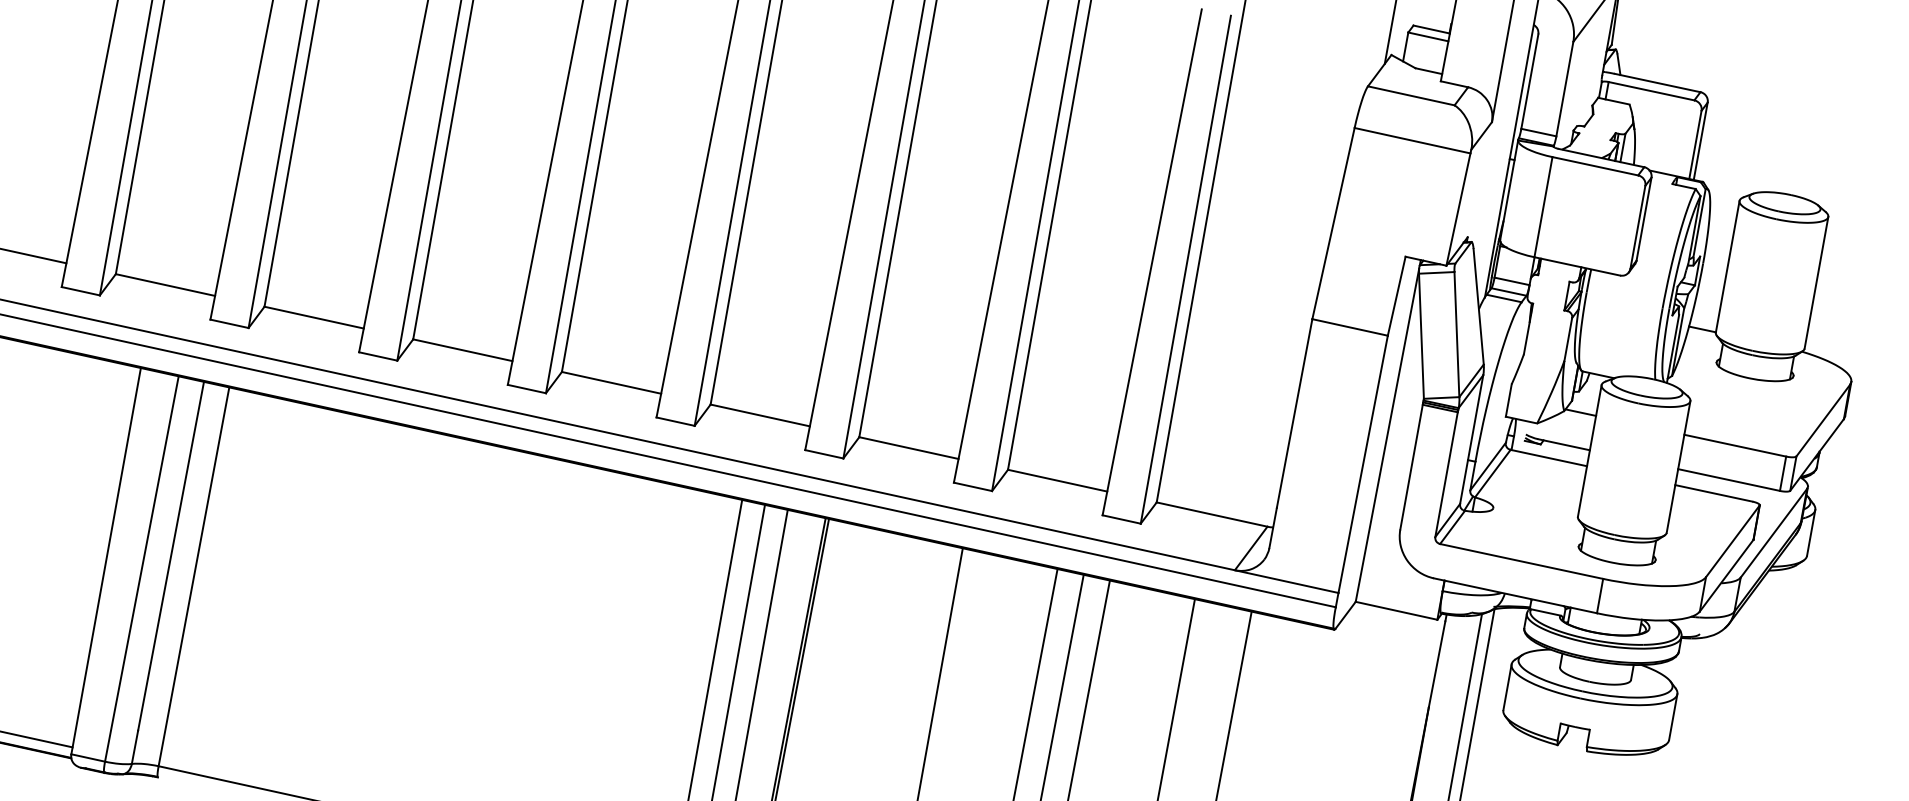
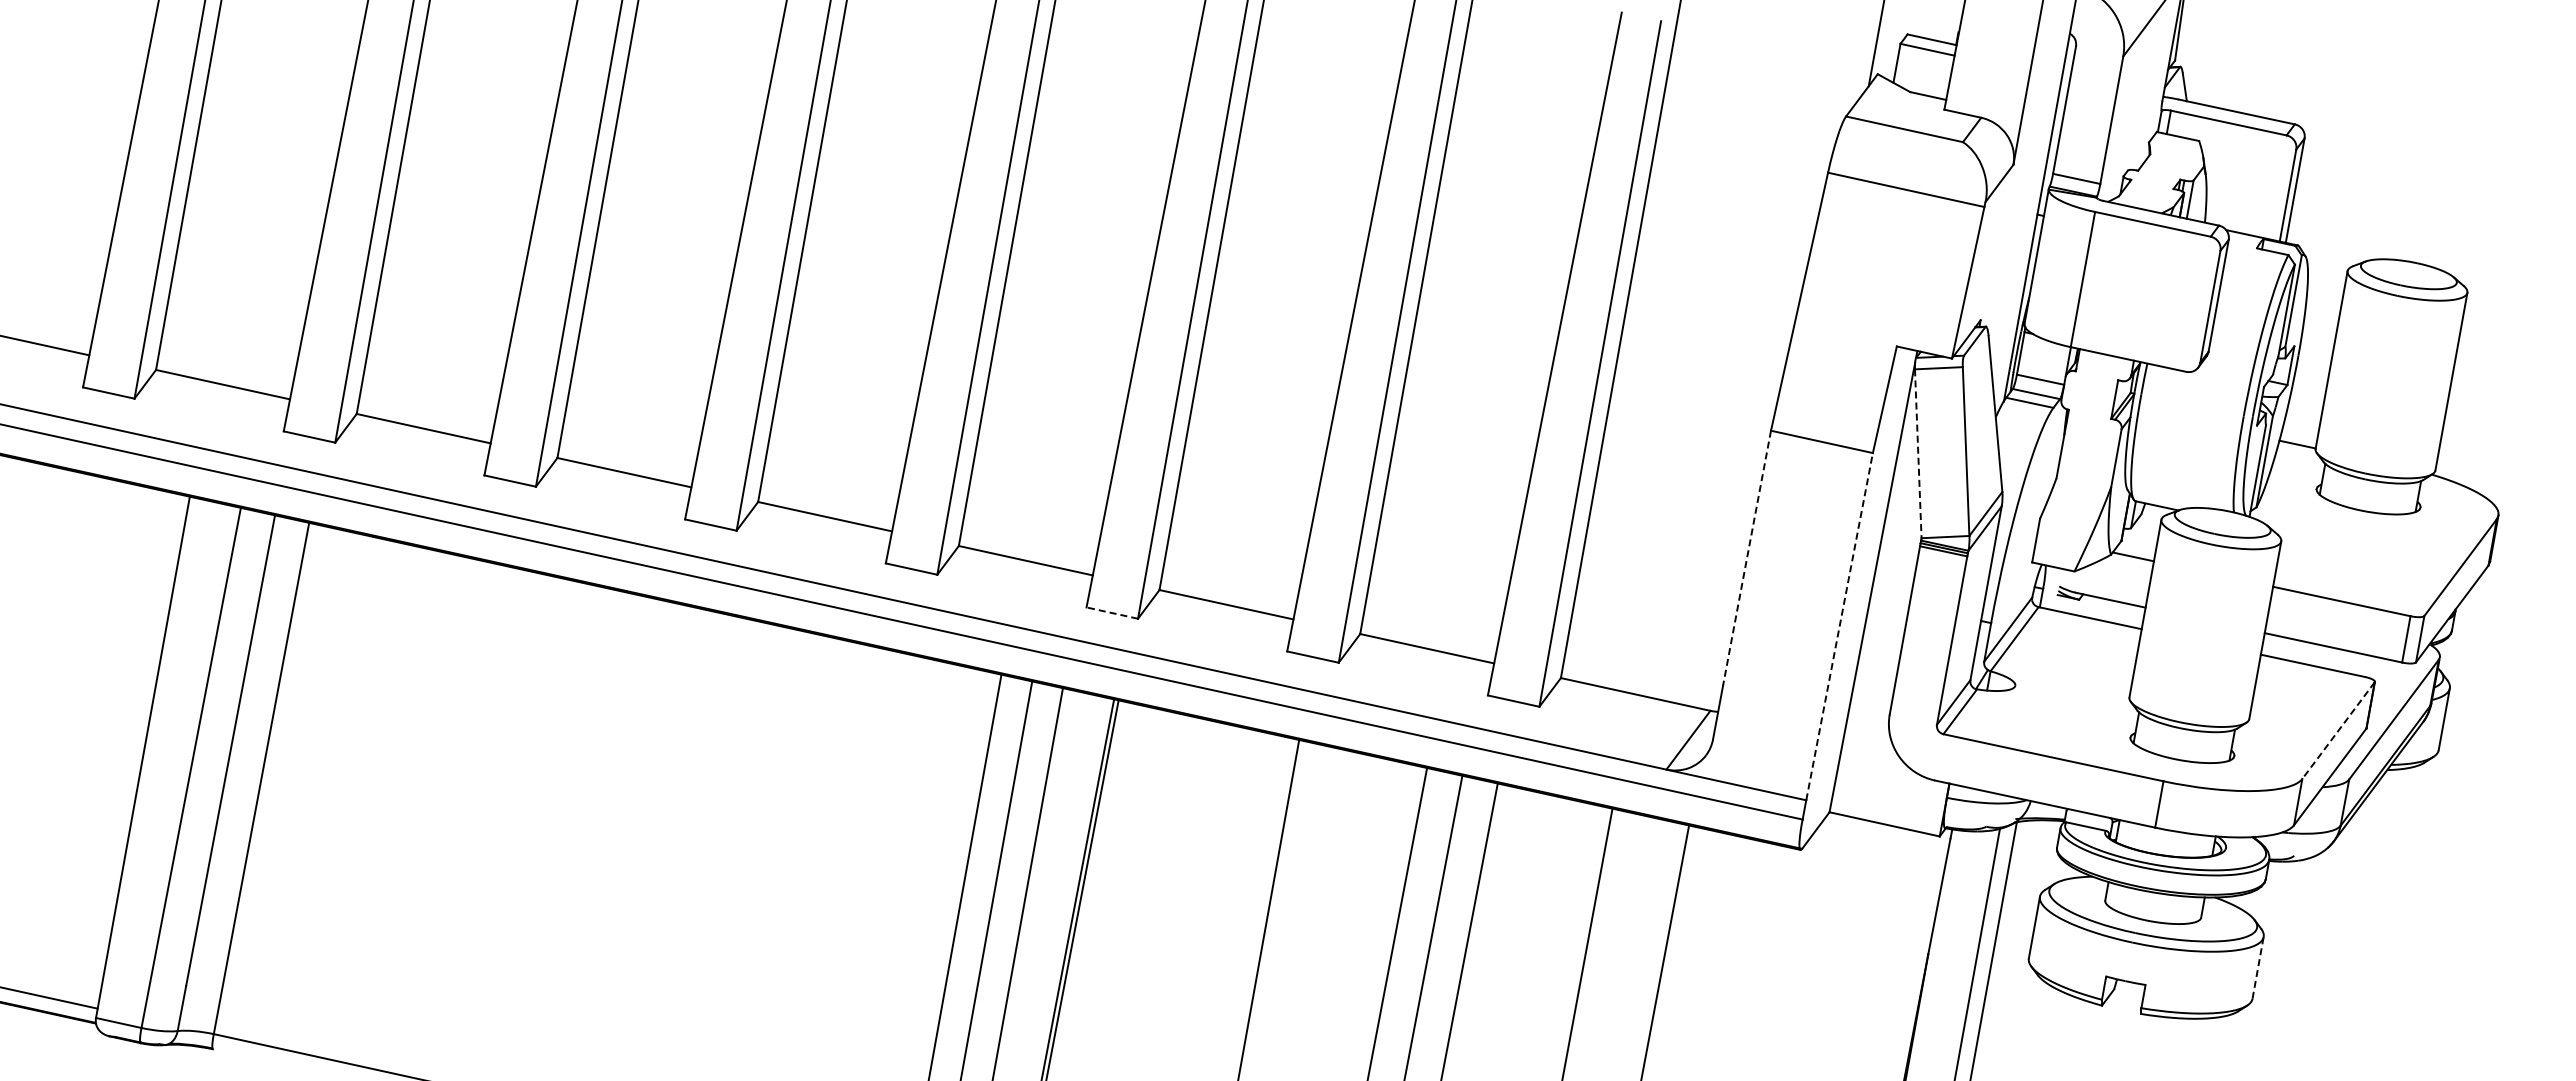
line: (1421, 336) -> (1918, 454), solid -> dashed
line: (1294, 413) -> (1747, 558), solid -> dashed
line: (823, 453) -> (1111, 612), solid -> dashed
line: (1363, 464) -> (1839, 626), solid -> dashed
line: (1732, 542) -> (2338, 731), solid -> dashed
line: (1673, 716) -> (2258, 967), solid -> dashed

